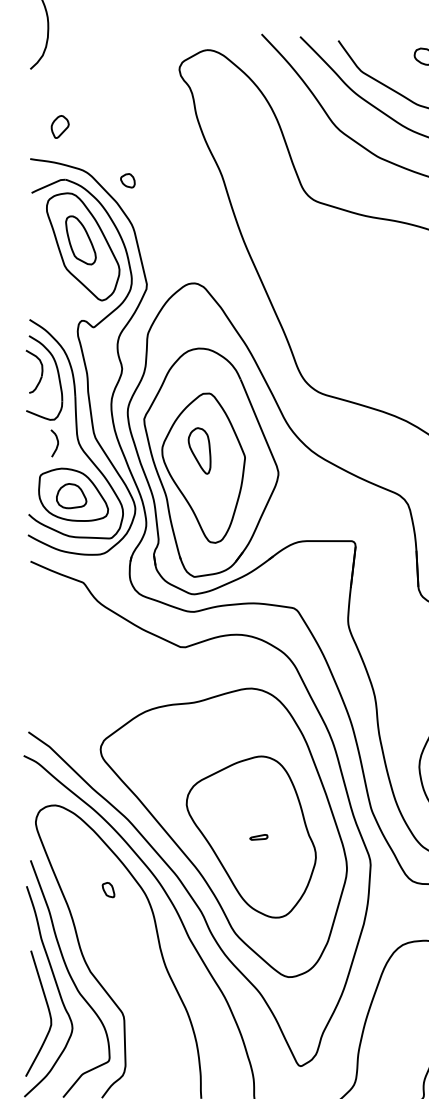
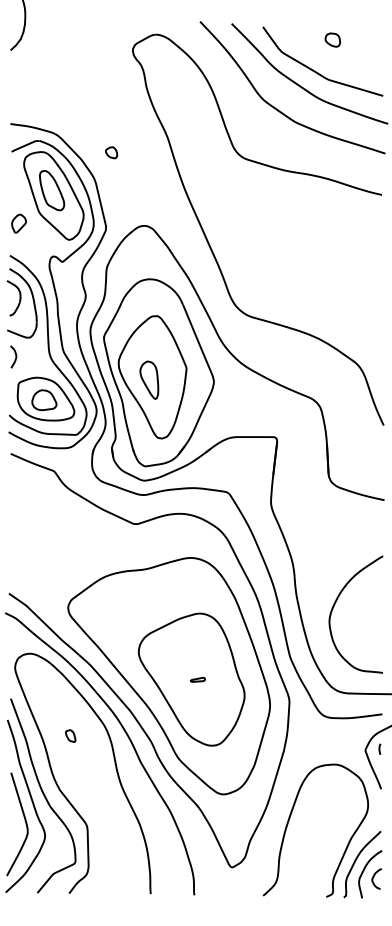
part: (59, 126) -> (18, 223), moved
part: (127, 180) -> (111, 152), moved
curve: (57, 442) -> (15, 356), moved
part: (199, 450) -> (149, 379), moved
part: (108, 889) -> (70, 735), moved

